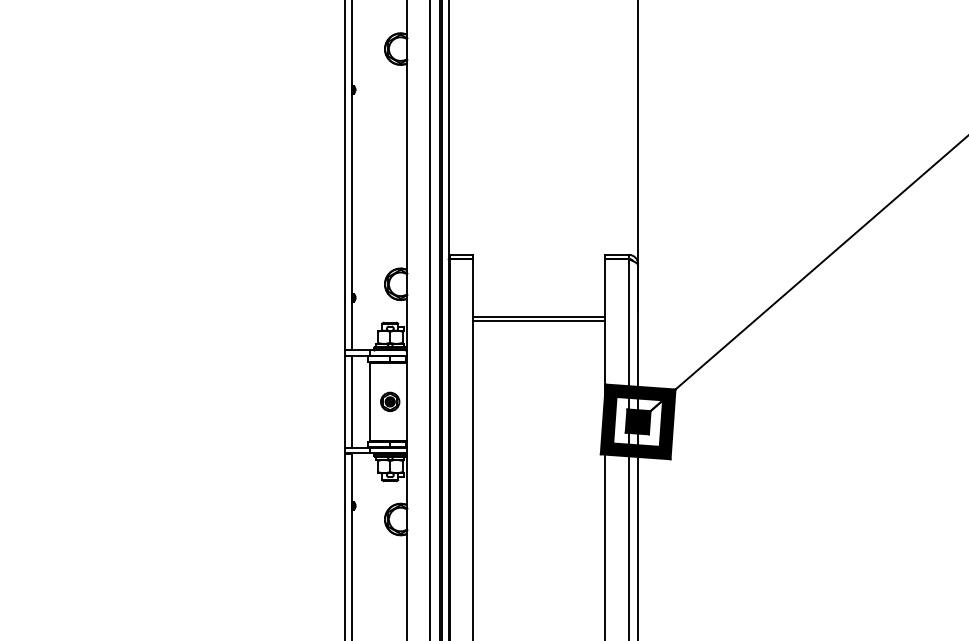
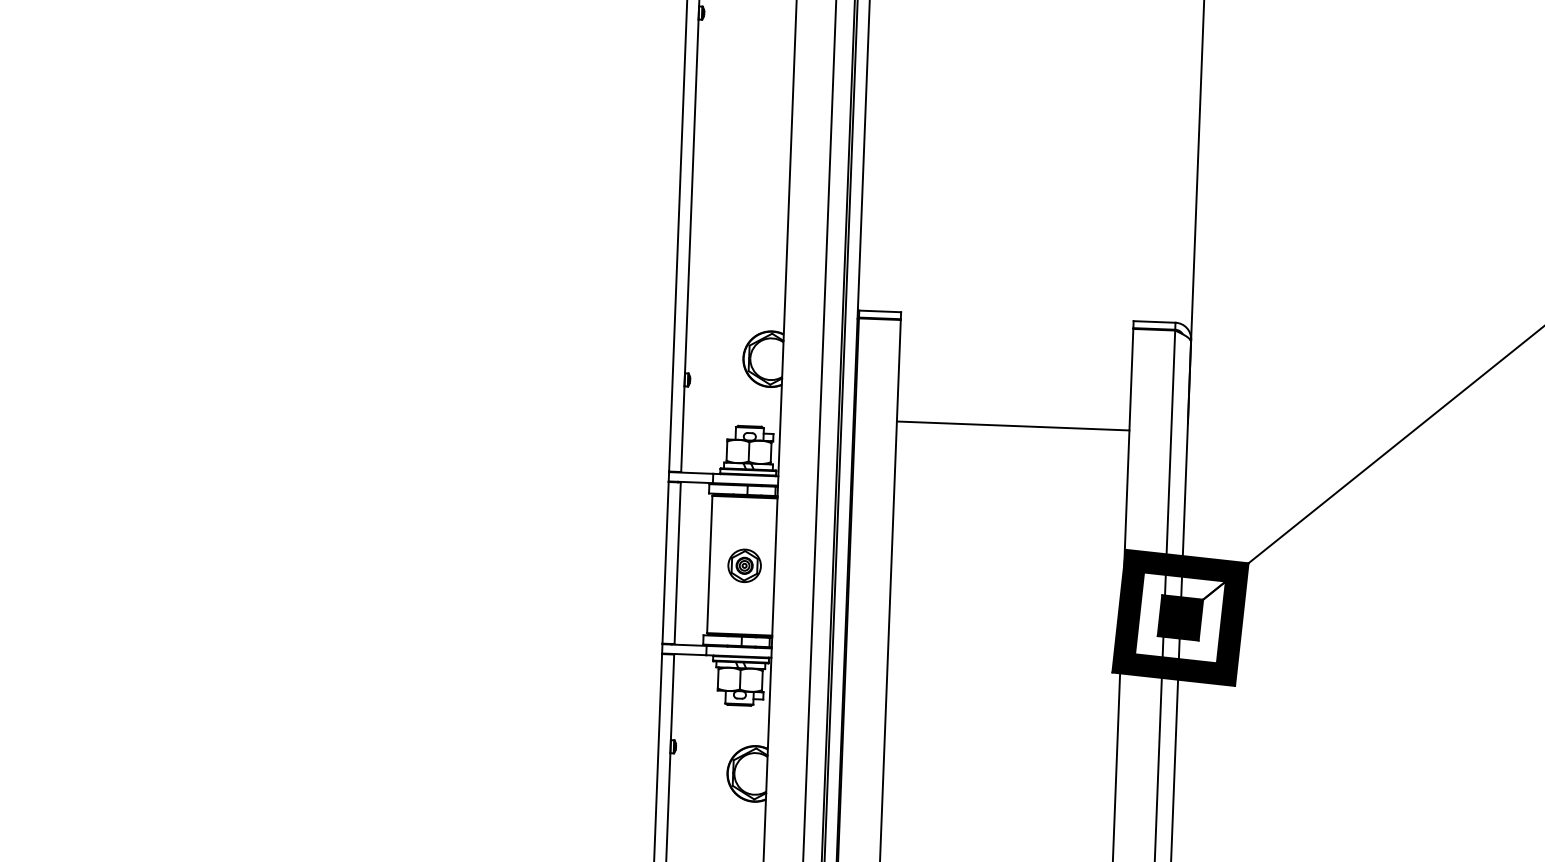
line: (539, 320) -> (1013, 432), removed

